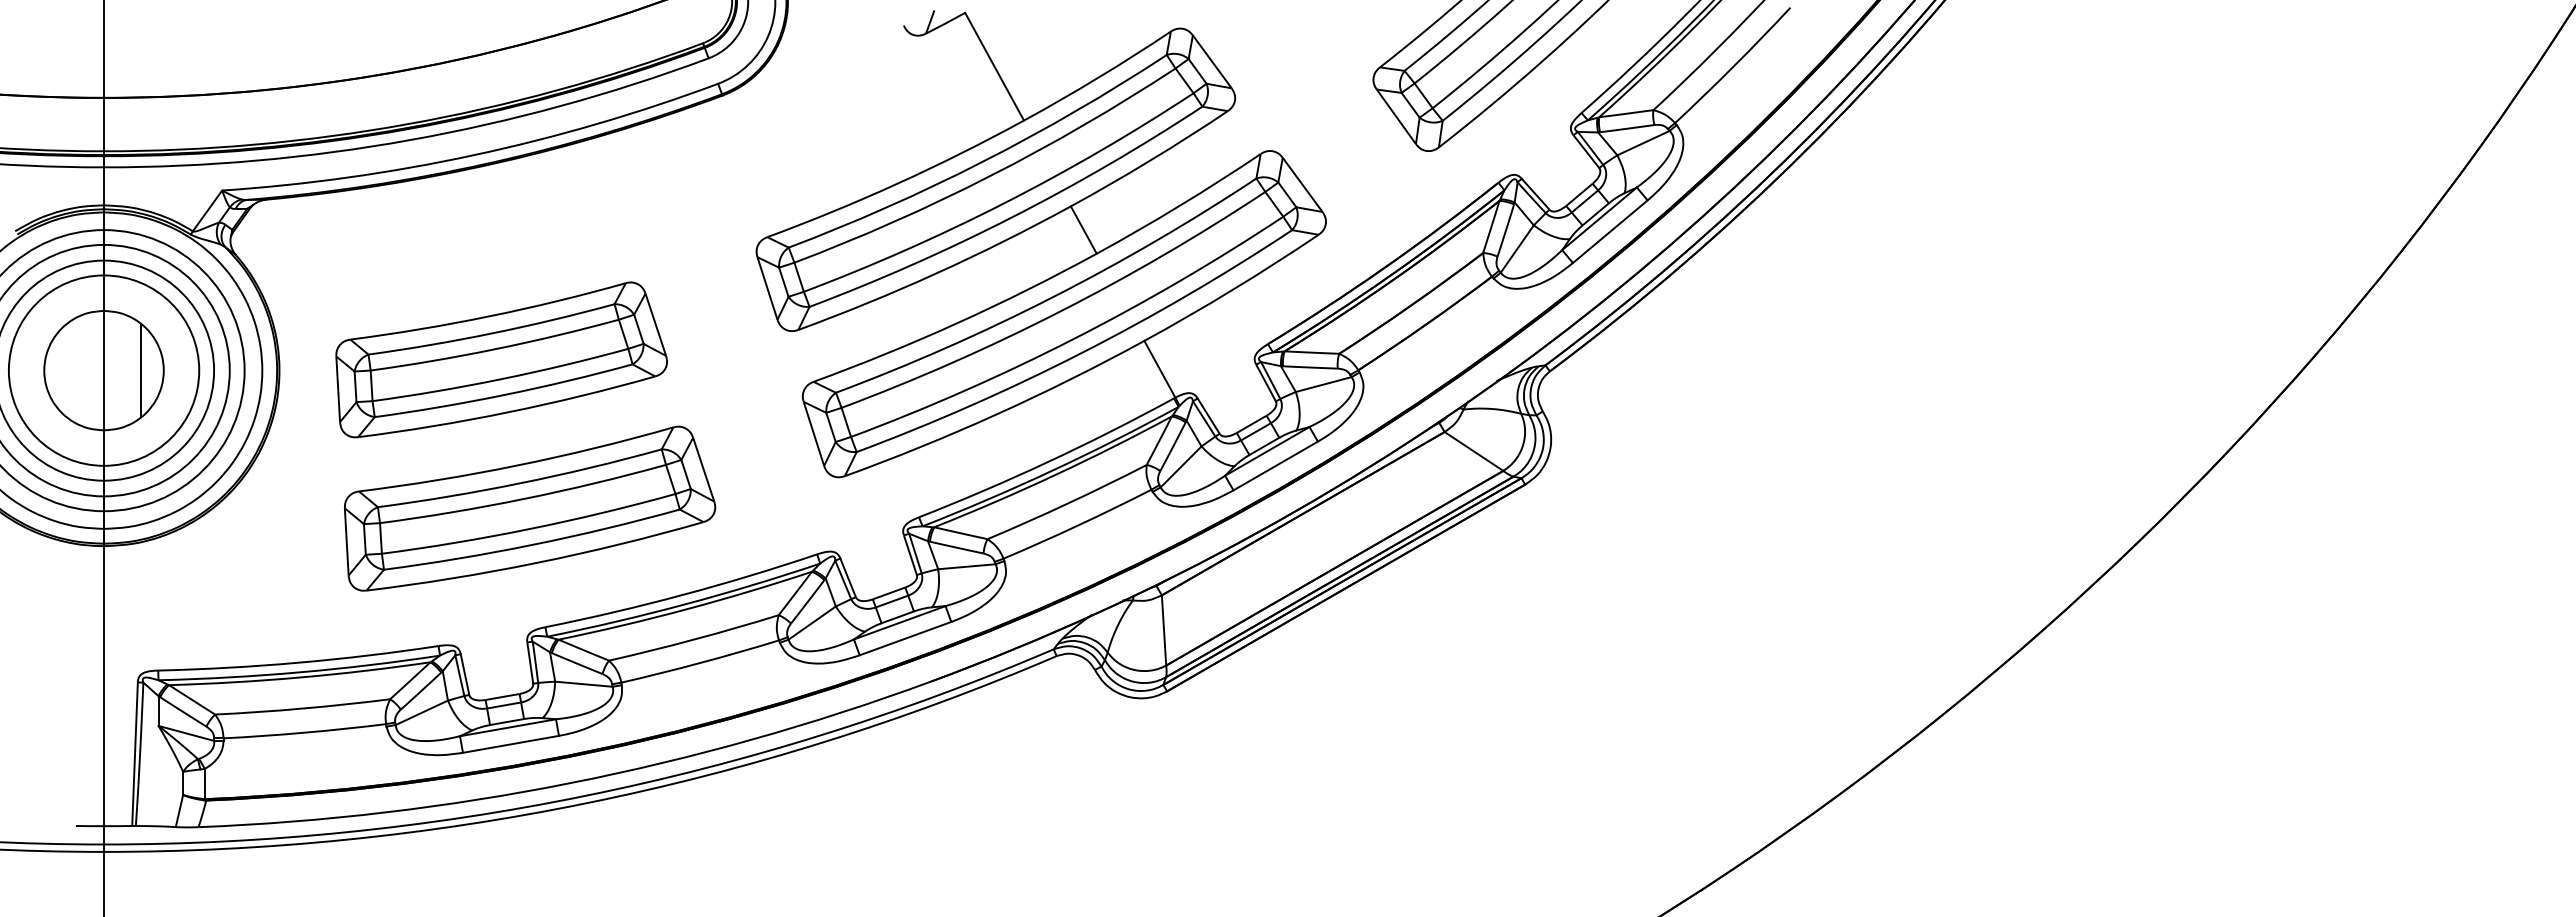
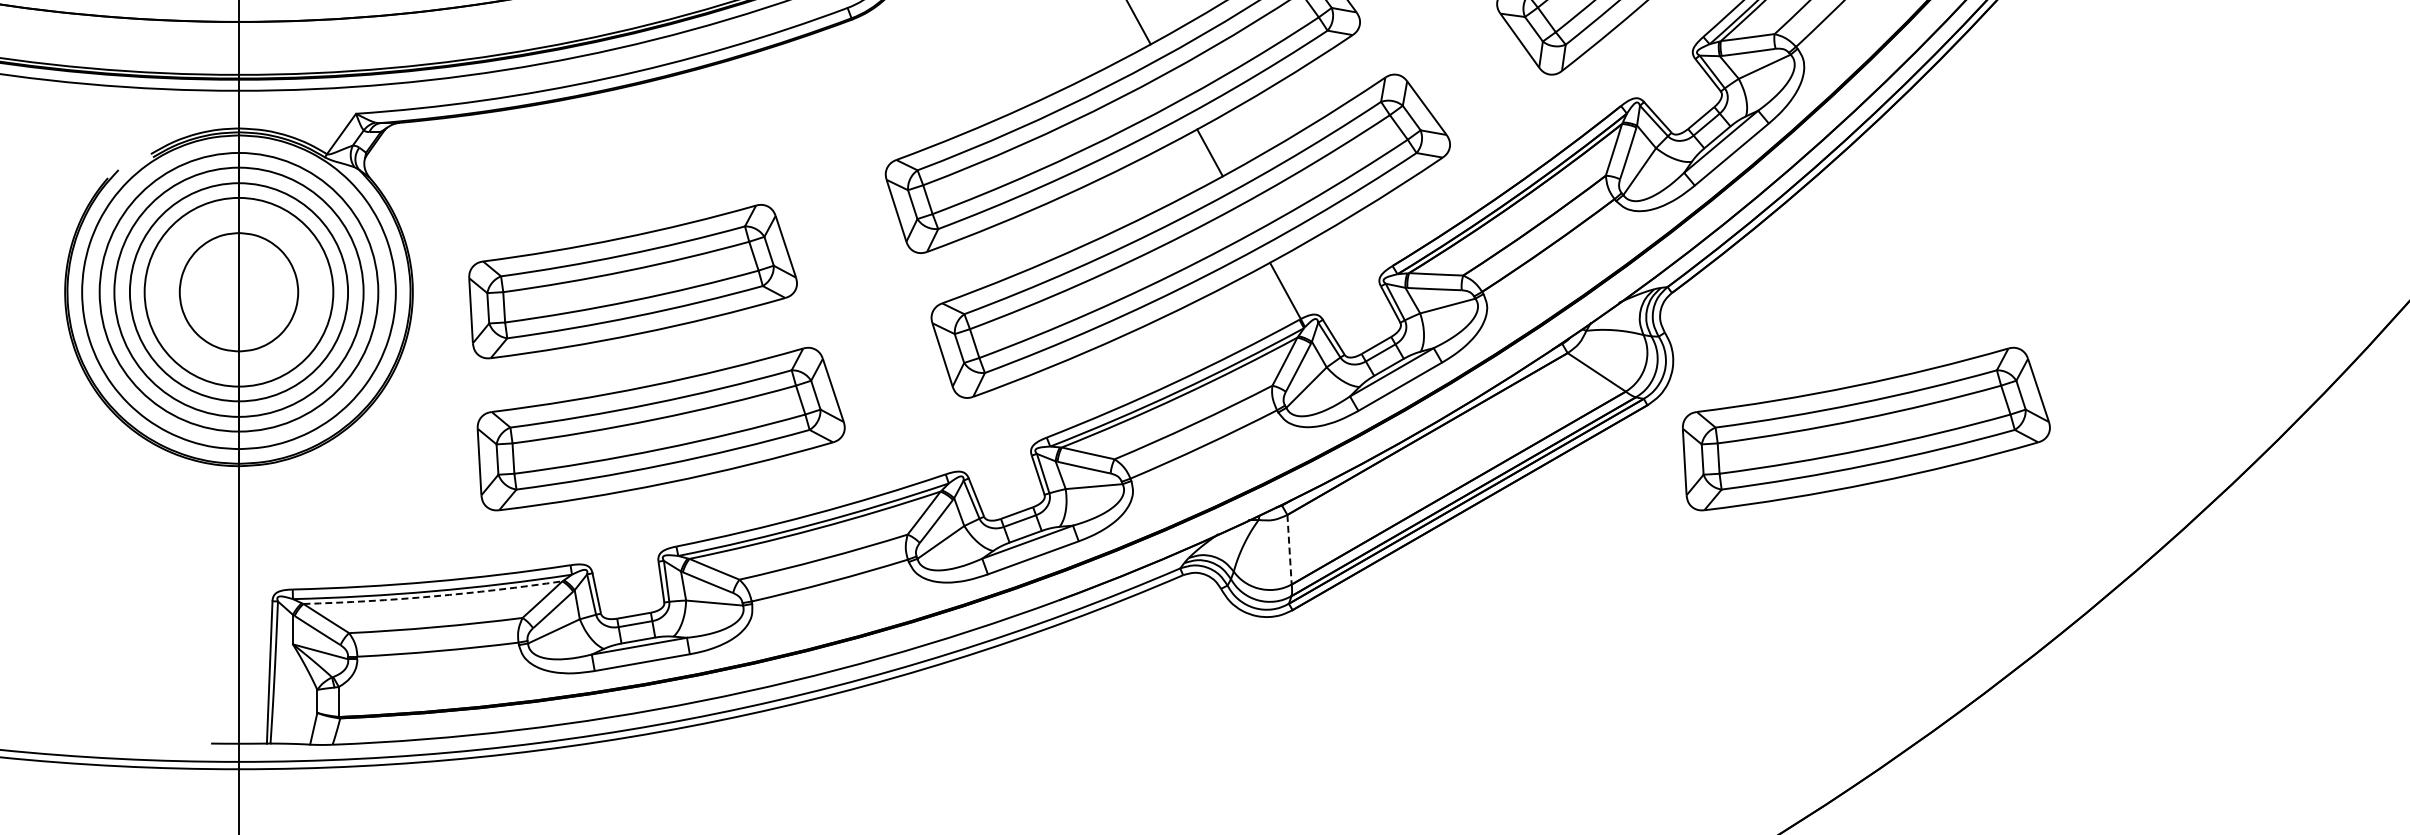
line: (141, 370) -> (276, 292), removed
part: (1746, 508) -> (1866, 428), added
line: (1164, 630) -> (1290, 549), solid -> dashed
arc: (300, 677) -> (433, 596), solid -> dashed

